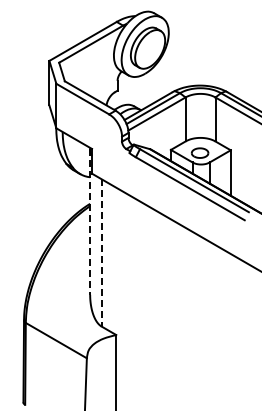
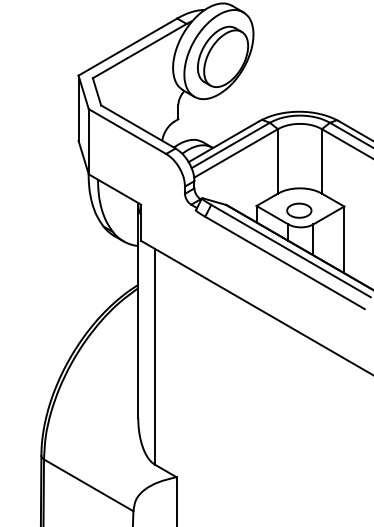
line: (90, 221) -> (138, 310), dashed -> solid
line: (101, 252) -> (154, 356), dashed -> solid

